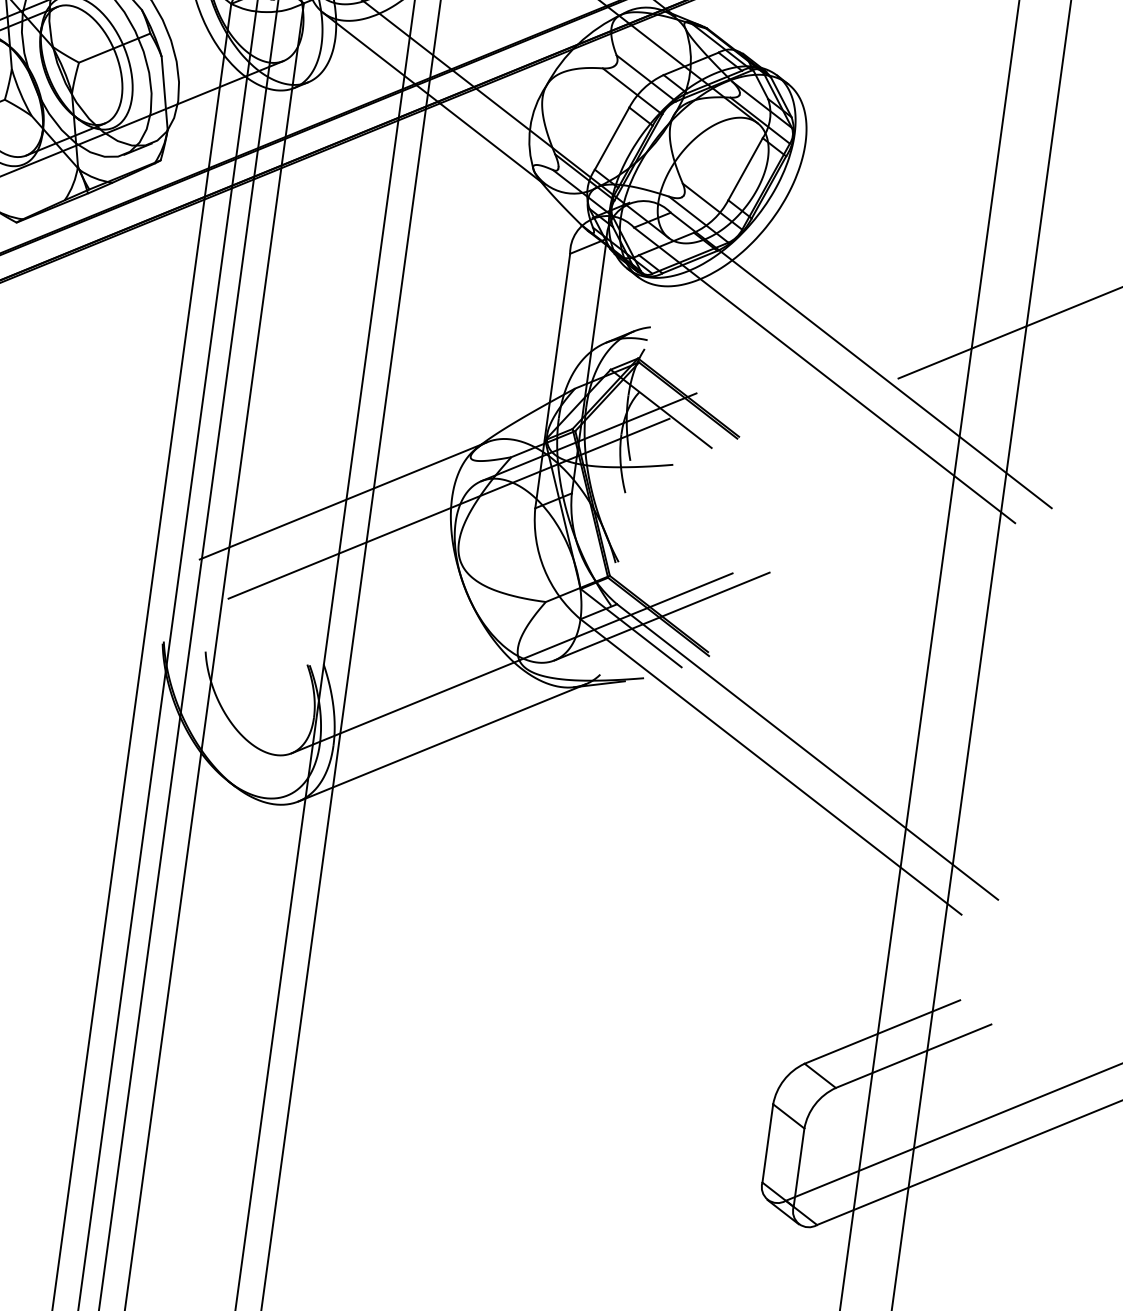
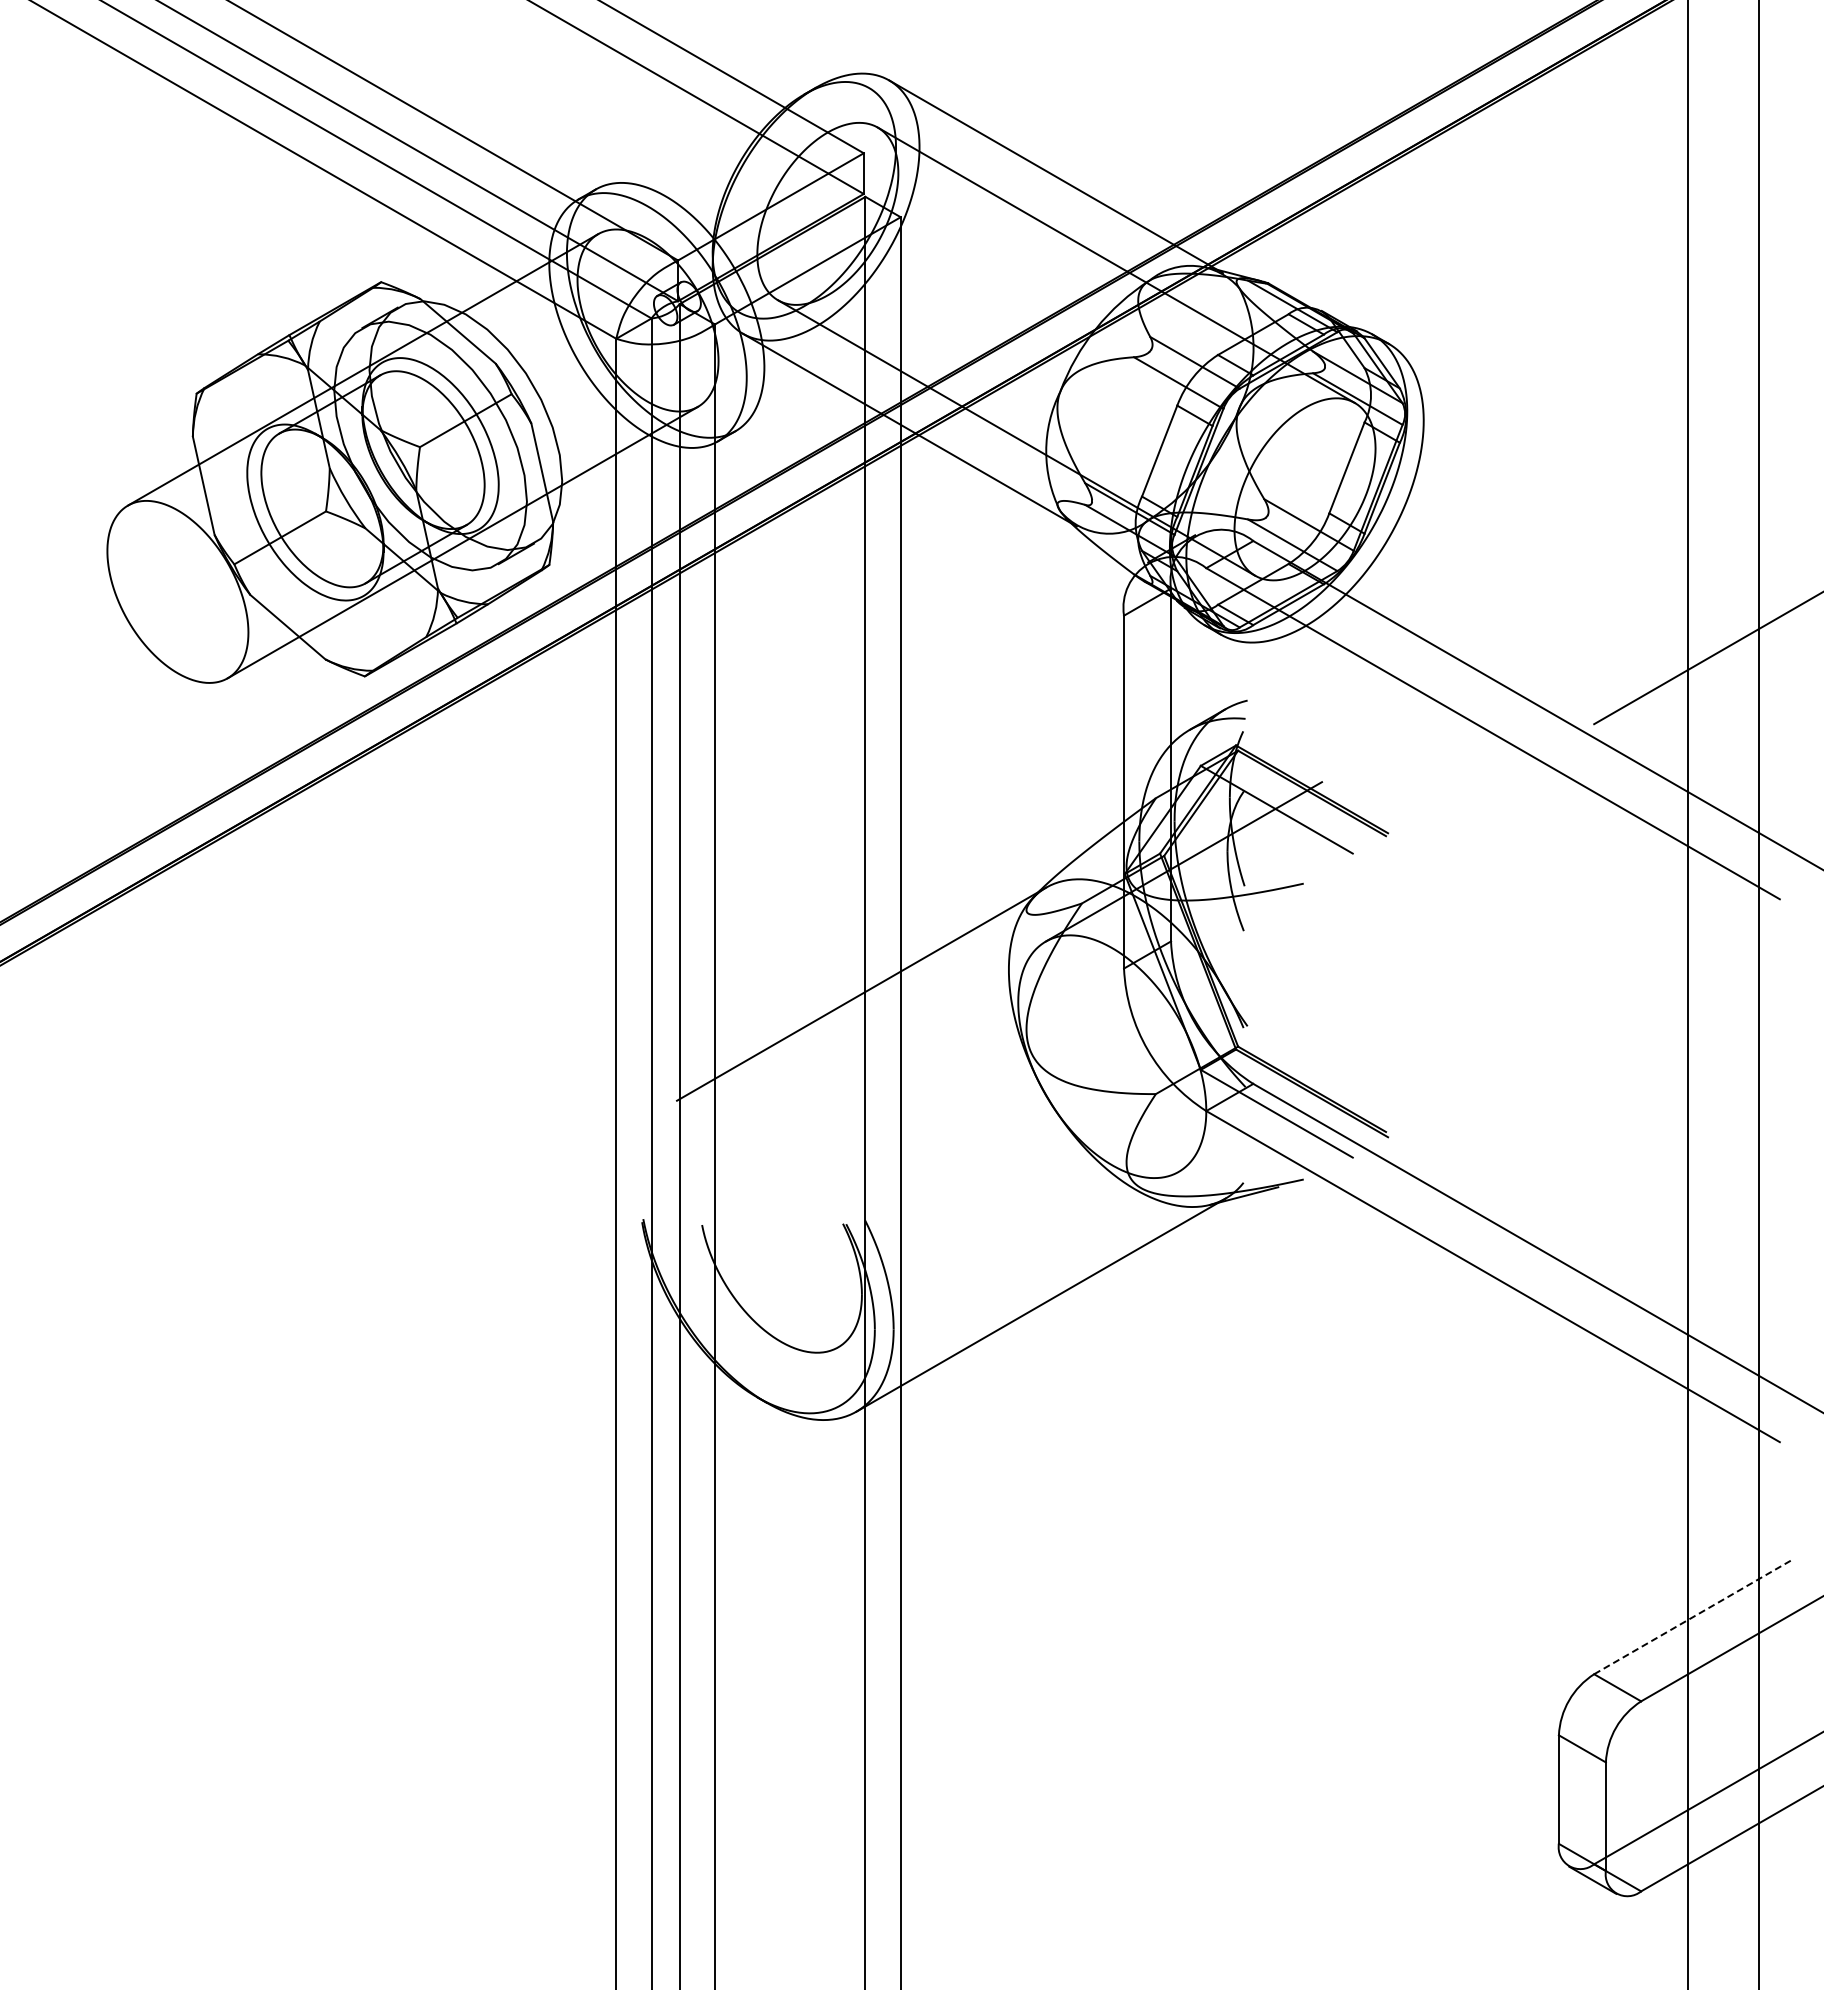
line: (448, 508) -> (1006, 984), removed
line: (661, 616) -> (1316, 1091), removed
line: (512, 663) -> (1121, 1183), removed
line: (882, 1032) -> (1694, 1616), solid -> dashed

